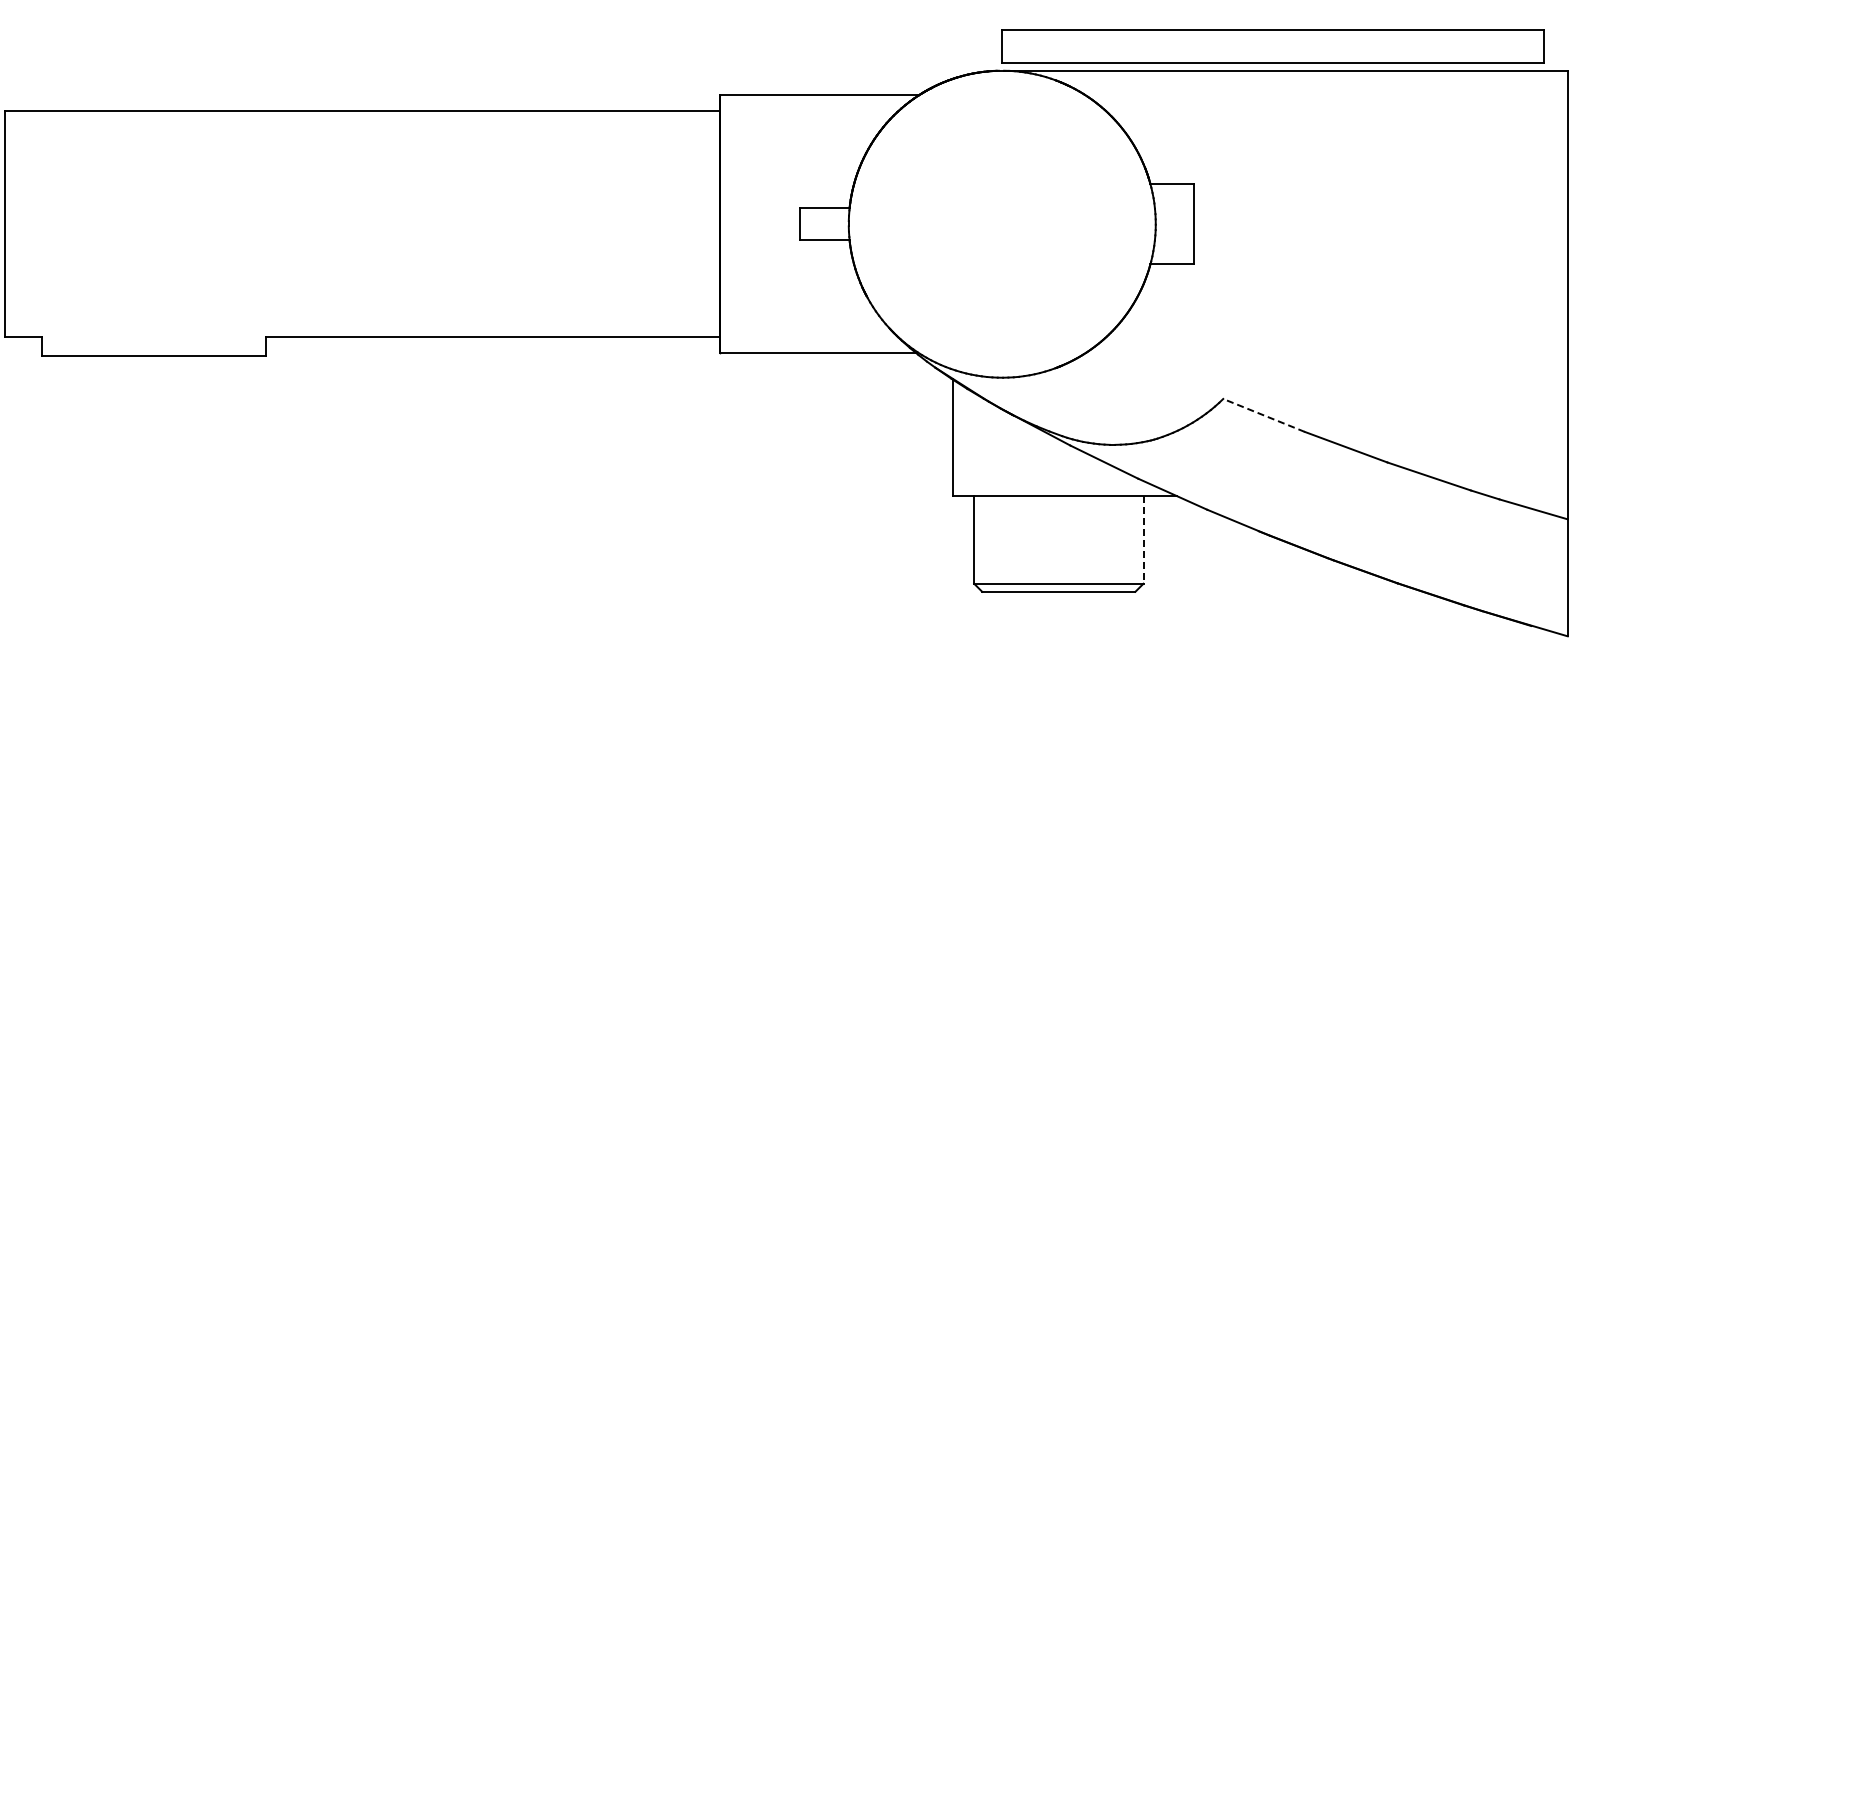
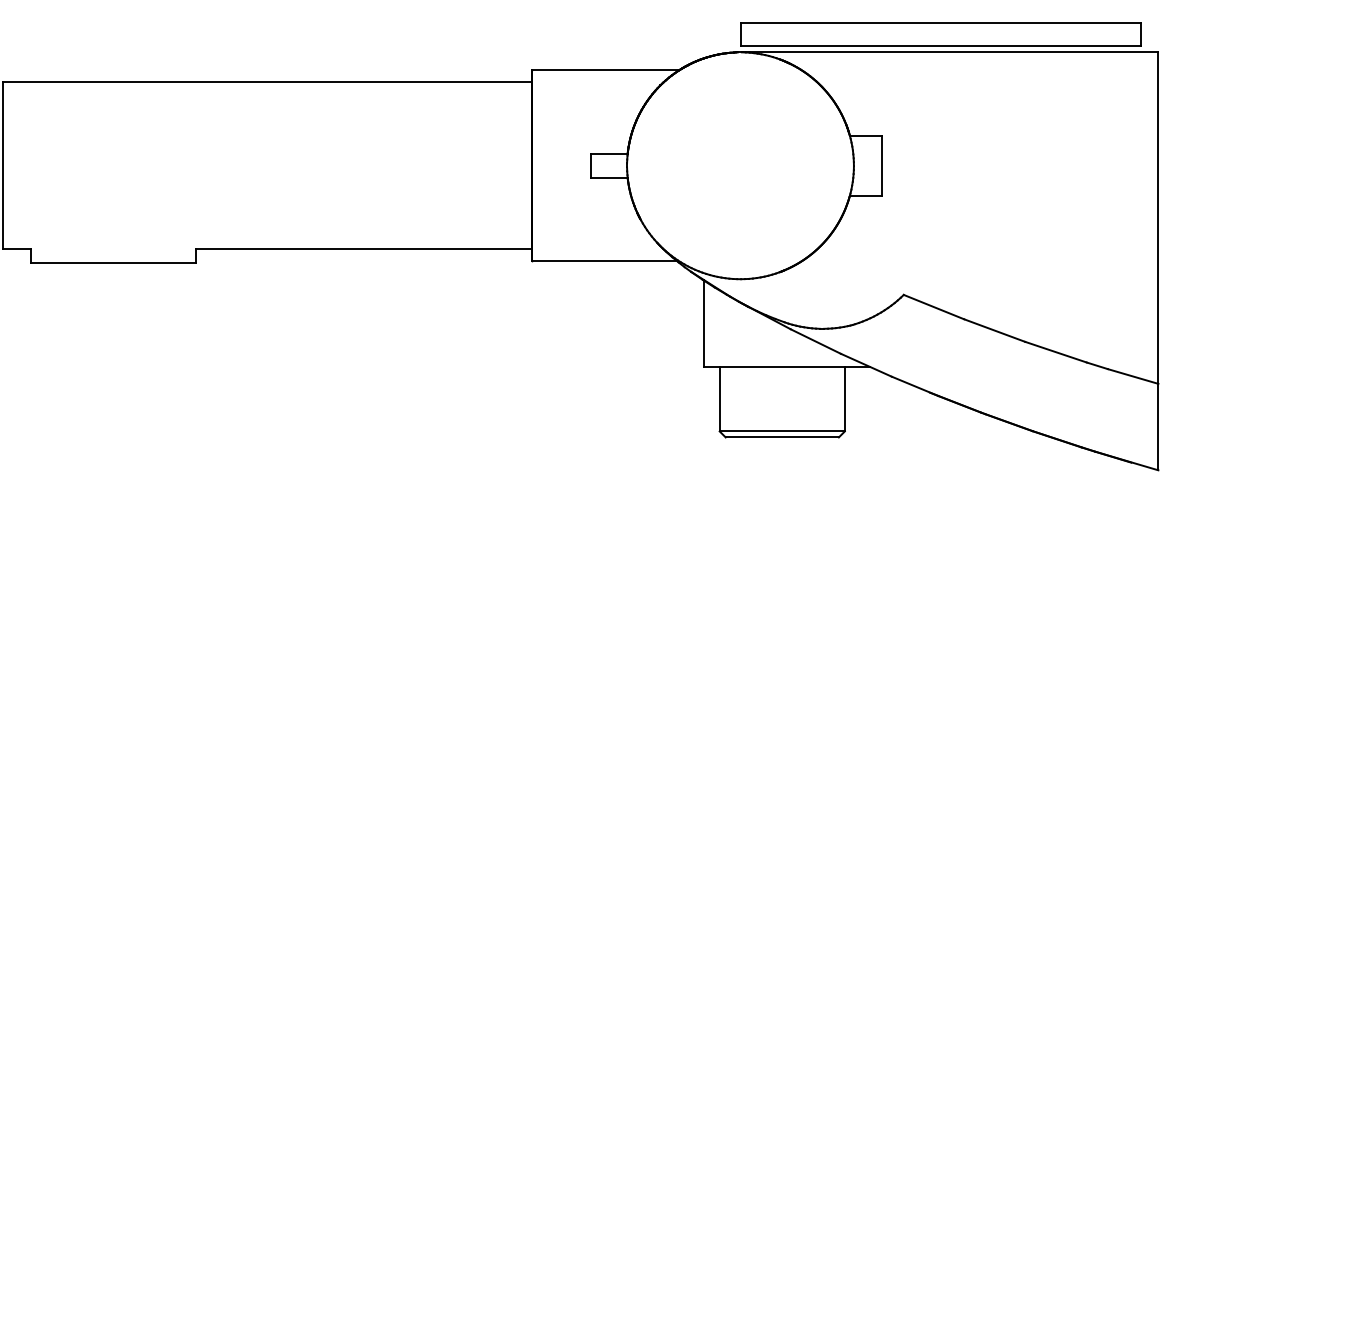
line: (1263, 415) -> (933, 307), dashed -> solid
line: (1143, 540) -> (844, 399), dashed -> solid

